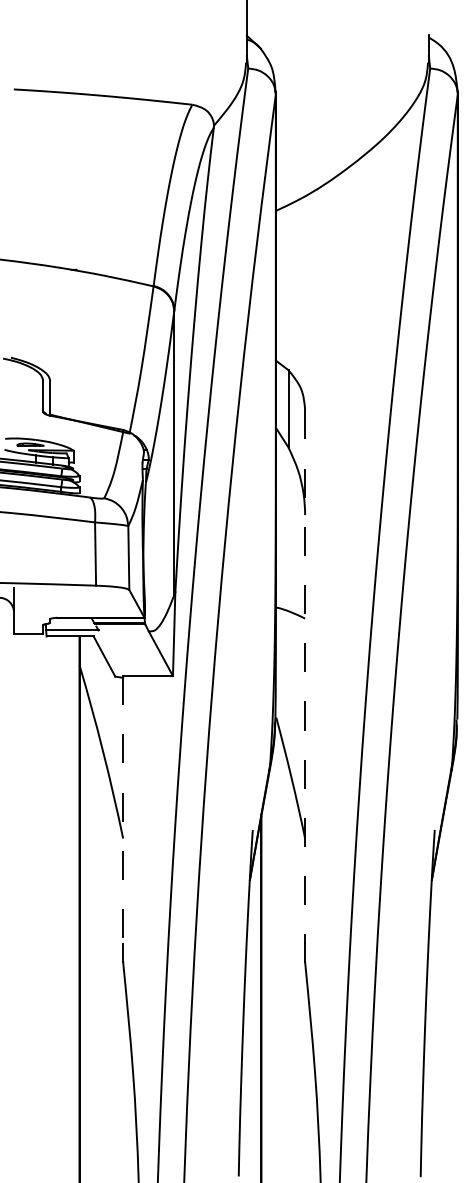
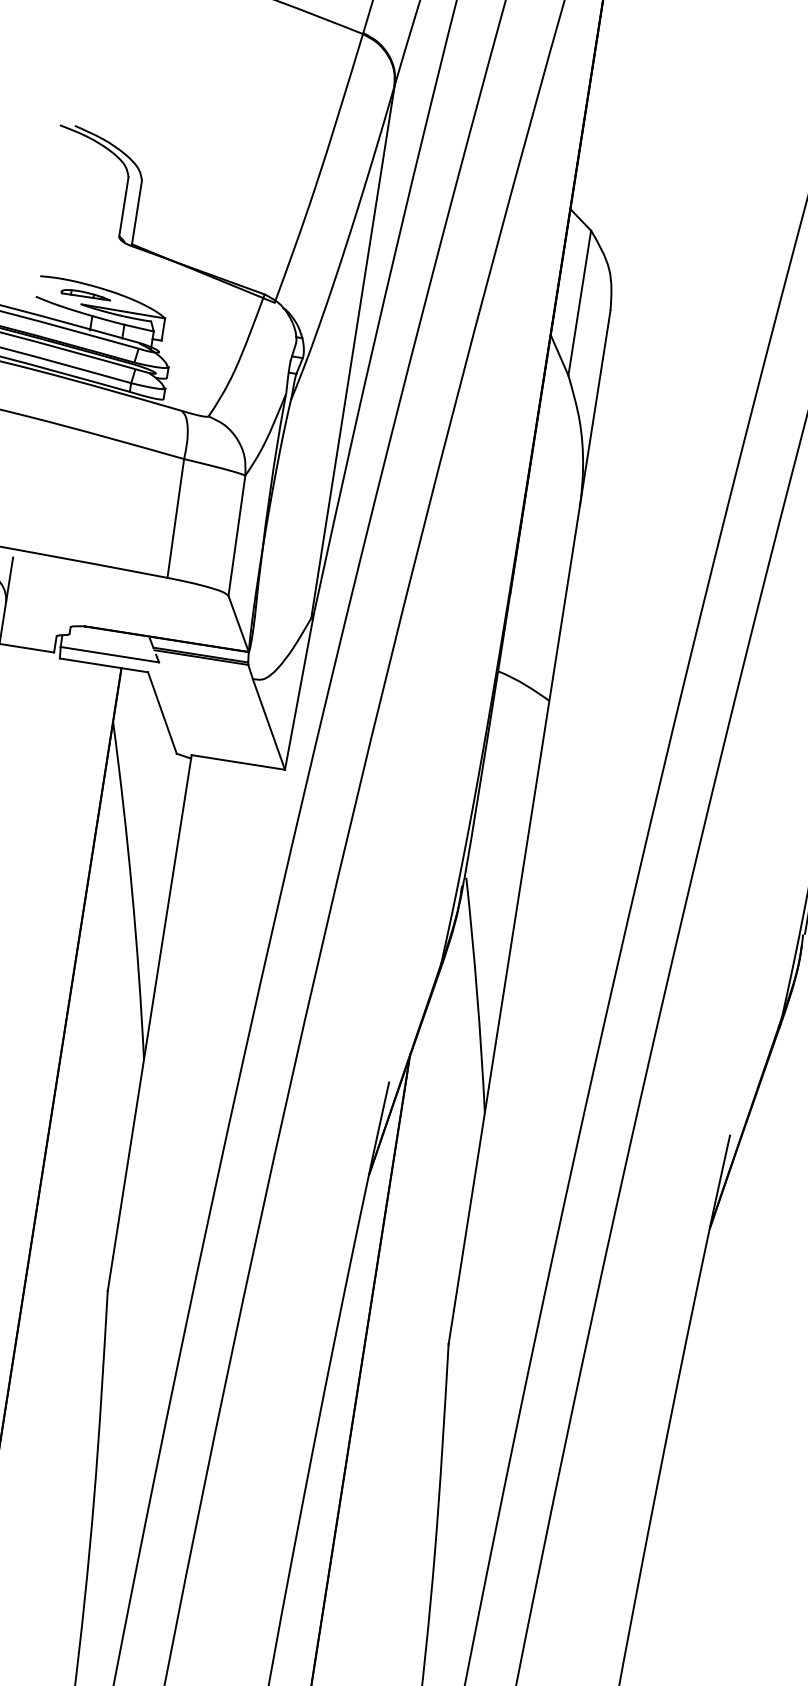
line: (305, 677) -> (532, 811), dashed -> solid
line: (123, 810) -> (152, 1007), dashed -> solid

